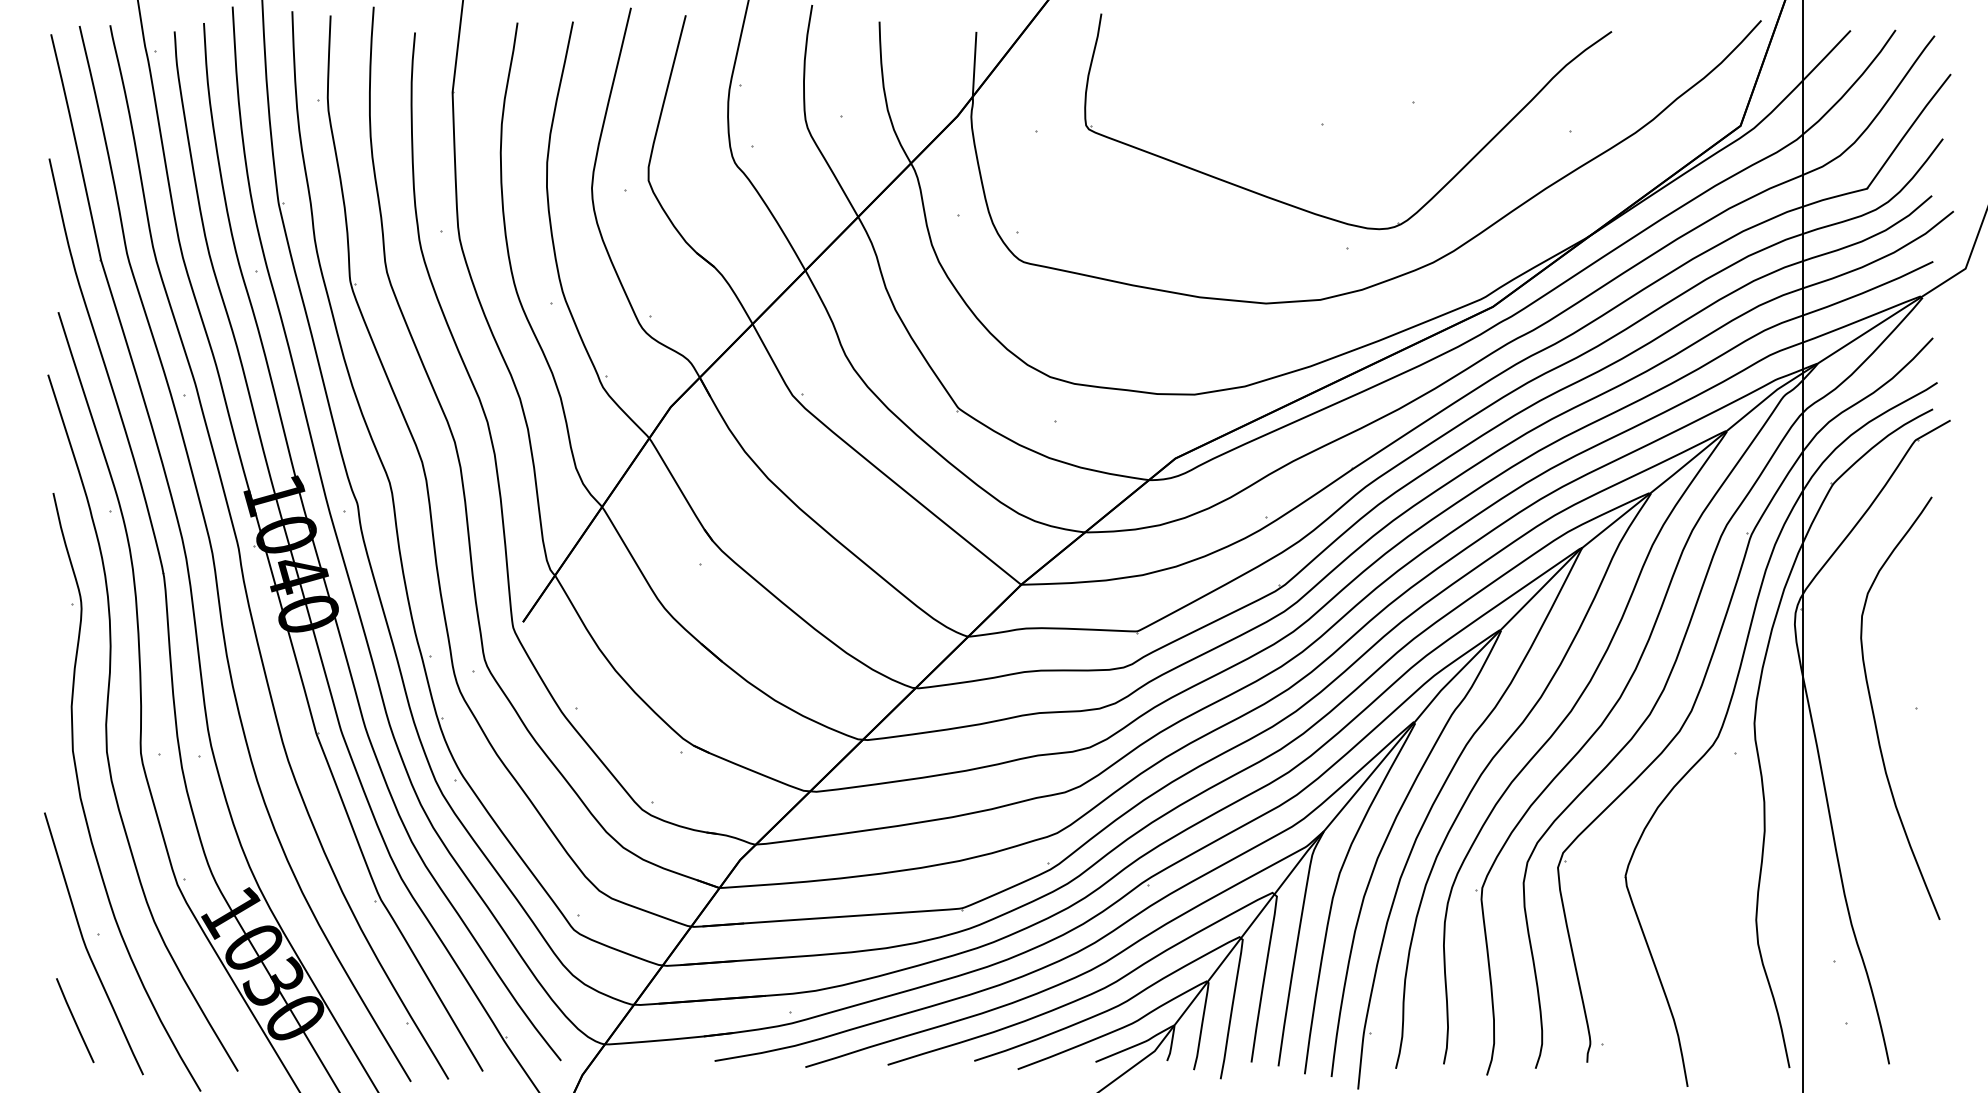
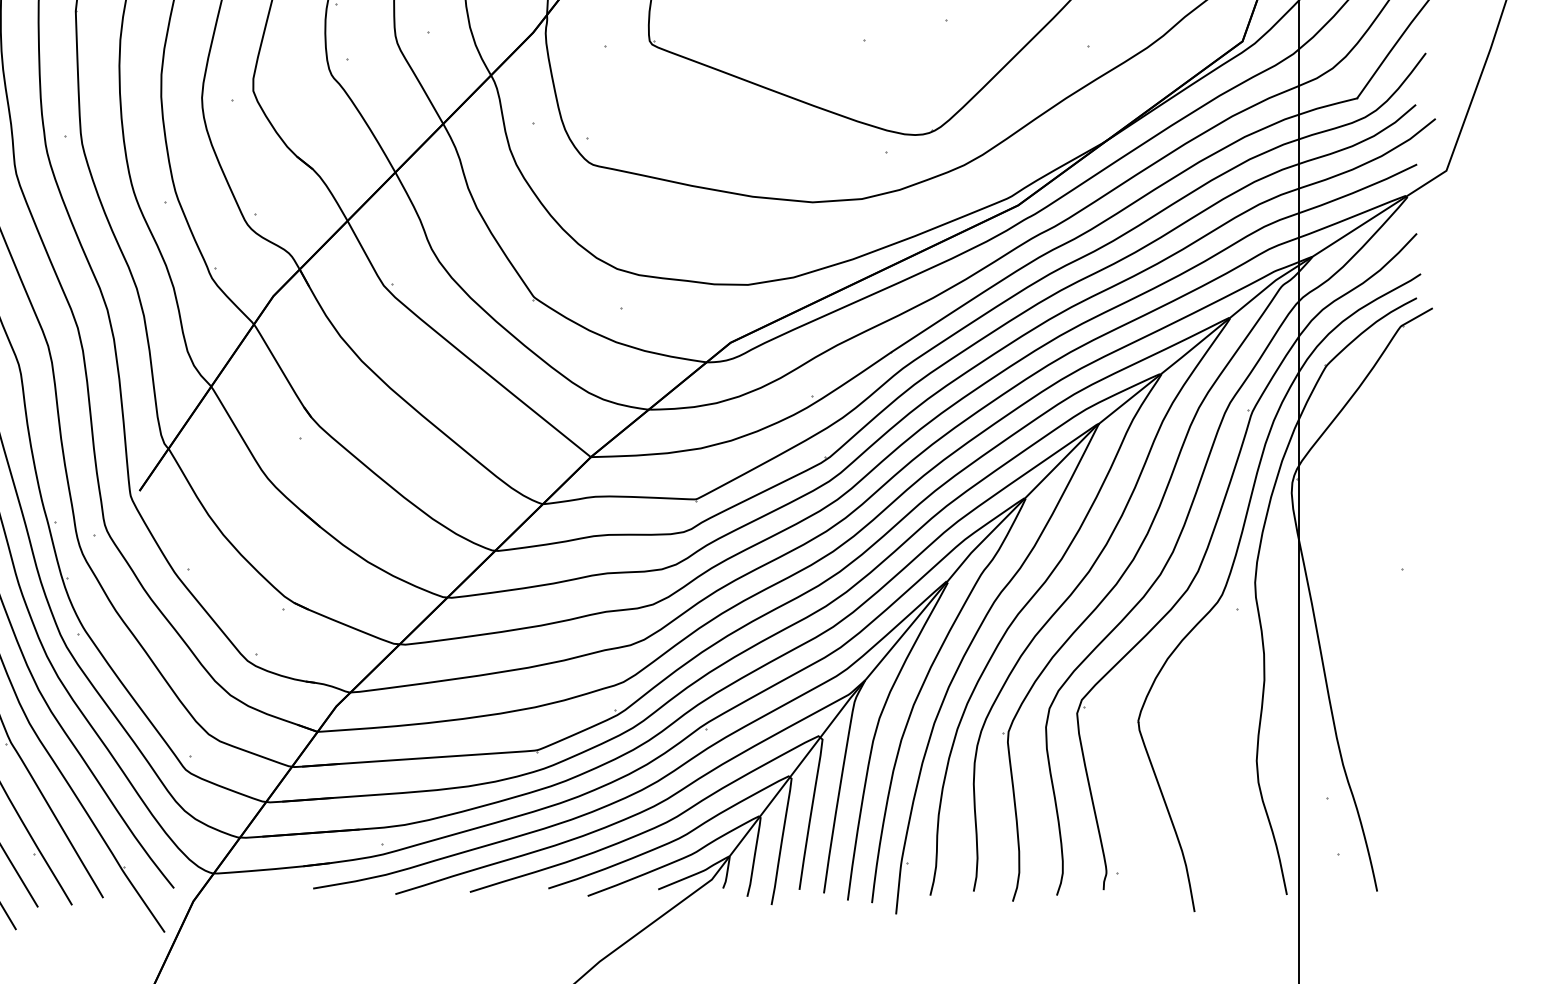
curve: (1874, 713) -> (1363, 573), removed

